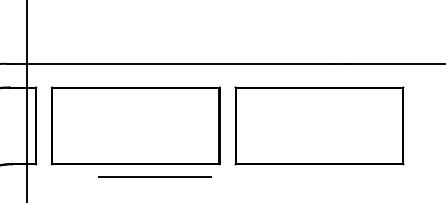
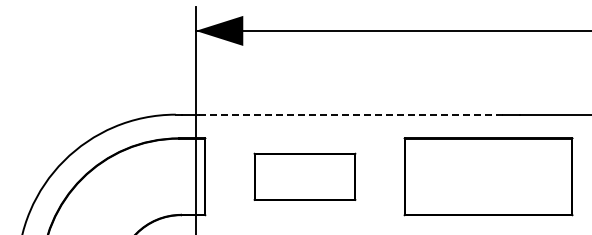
line: (181, 63) -> (350, 114), solid -> dashed
part: (135, 125) -> (304, 176), size x0.6
line: (154, 176) -> (323, 227), removed

